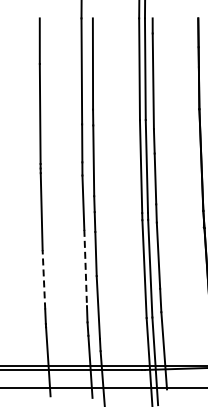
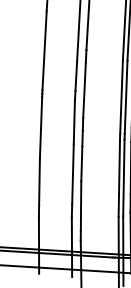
line: (85, 268) -> (72, 174), dashed -> solid
line: (43, 279) -> (39, 181), dashed -> solid

